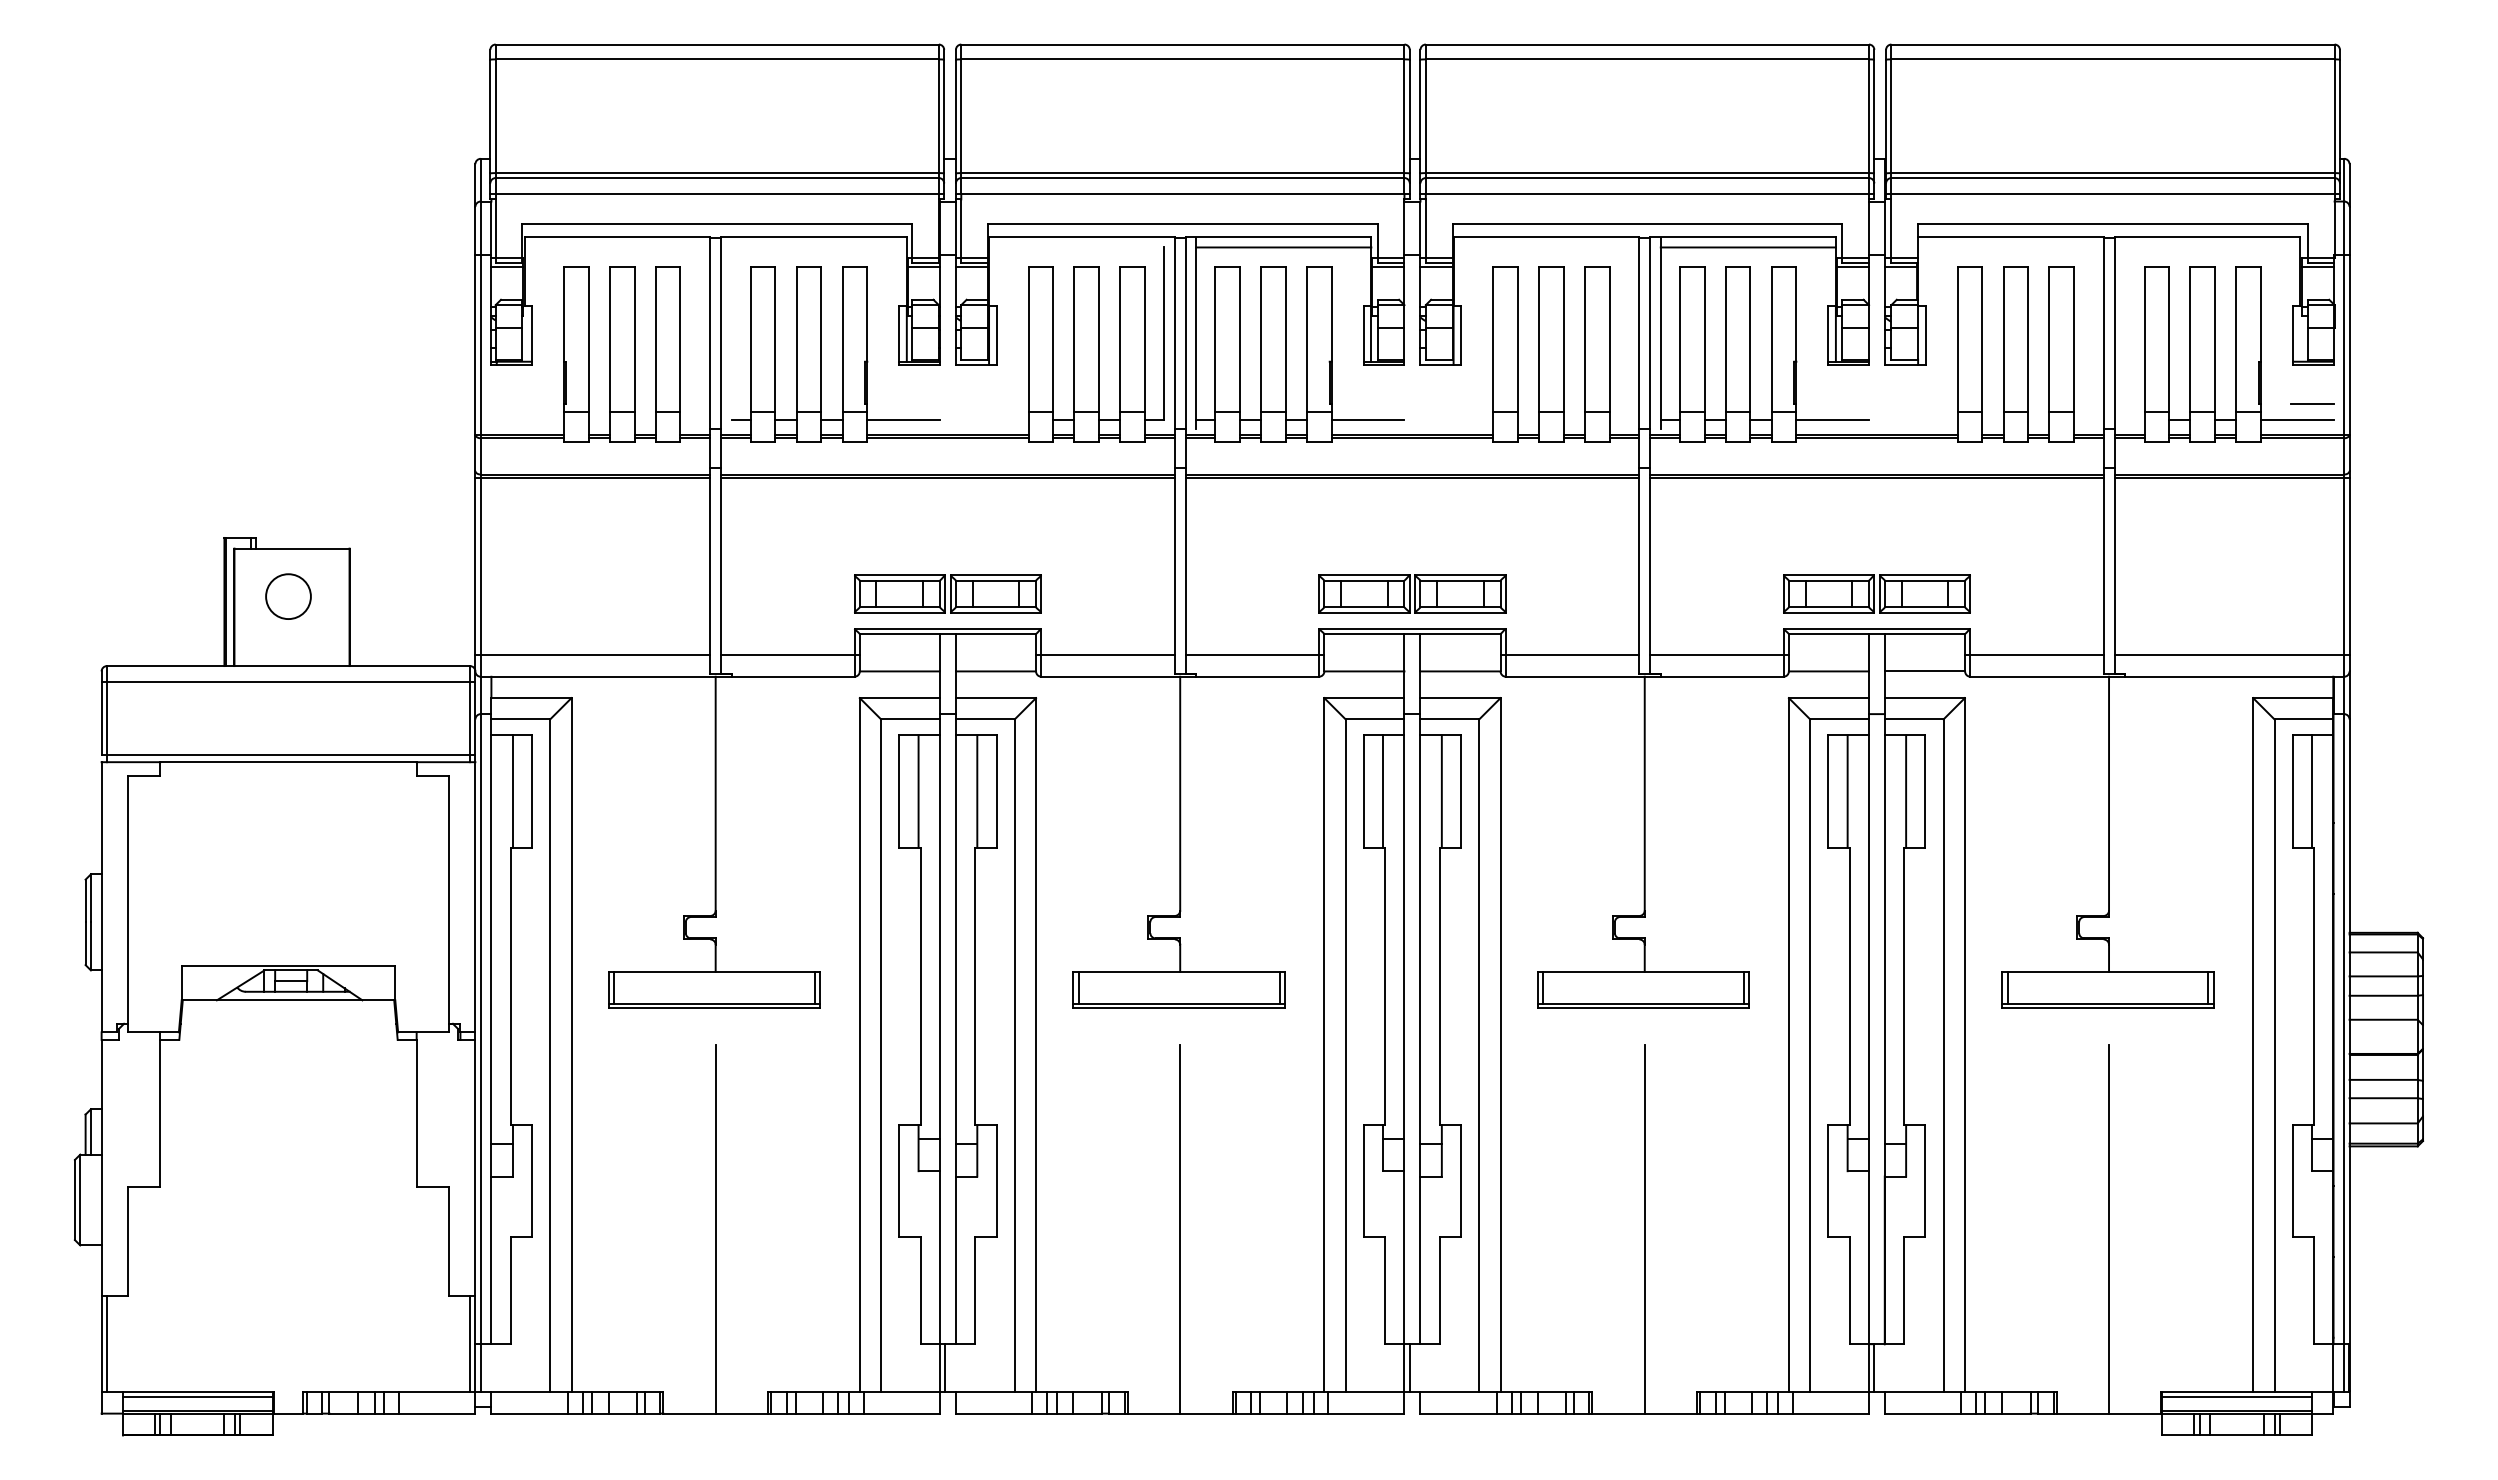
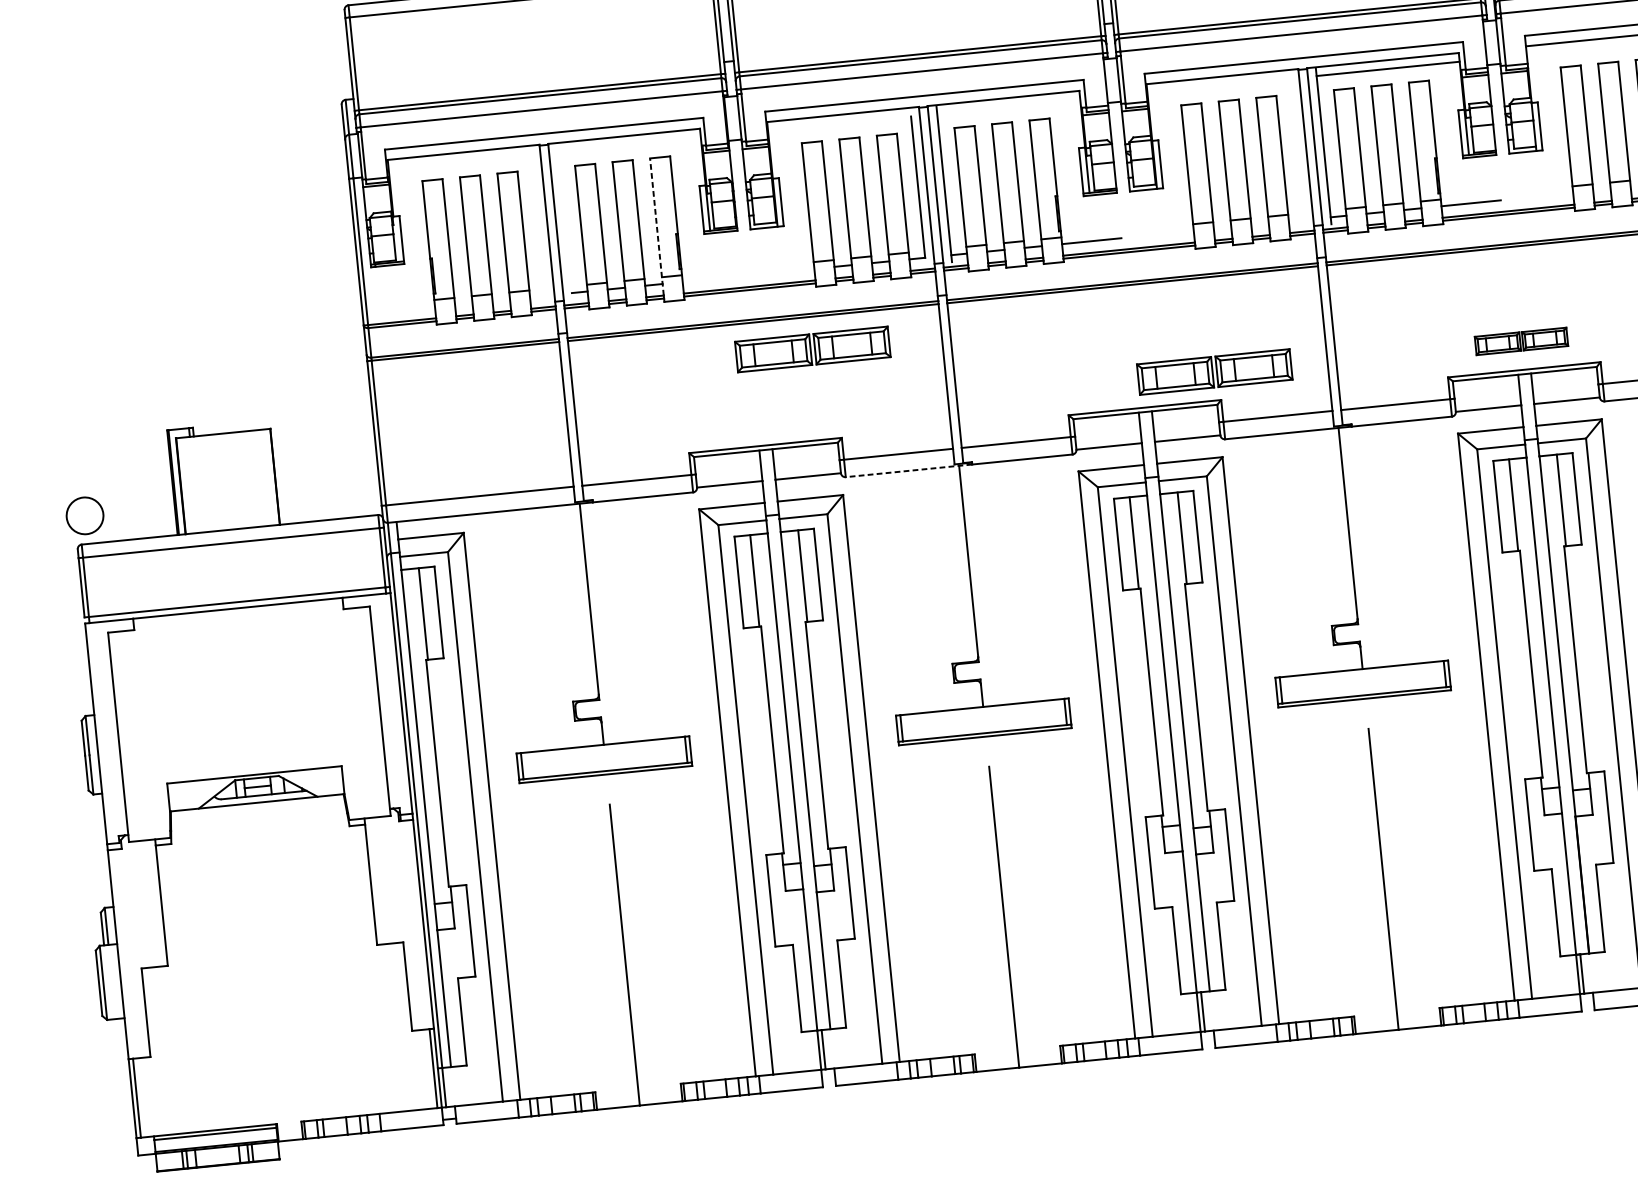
line: (1283, 247) -> (1008, 106), removed
line: (842, 350) -> (656, 226), solid -> dashed
line: (903, 420) -> (712, 279), removed
part: (947, 593) -> (812, 349), moved
part: (1412, 593) -> (1214, 371), moved
part: (1876, 593) -> (1521, 341), size x0.6
circle: (288, 596) -> (85, 515), moved
line: (1118, 676) -> (908, 470), solid -> dashed

